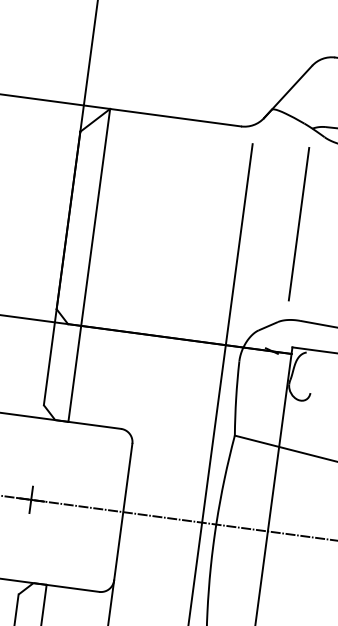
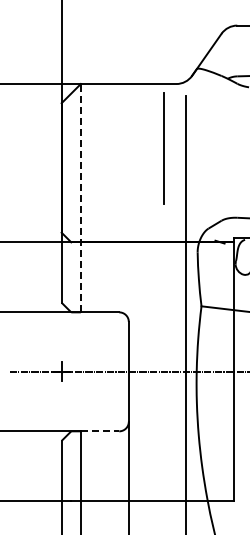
line: (297, 223) -> (163, 148), moved
line: (88, 264) -> (80, 197), solid -> dashed
line: (73, 588) -> (100, 431), solid -> dashed

